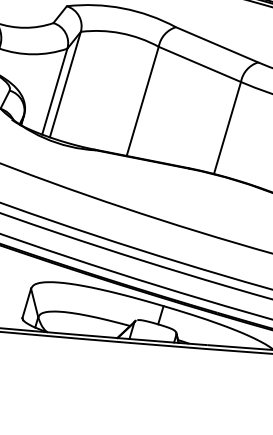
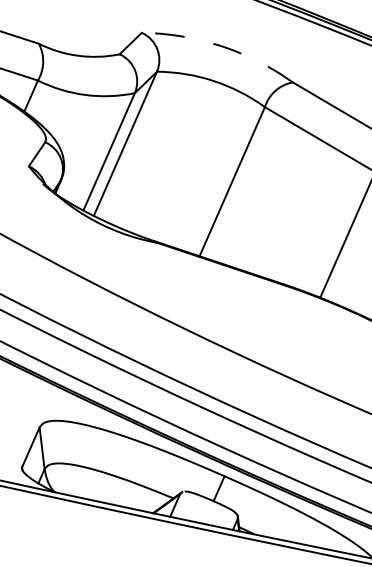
arc: (123, 8) -> (221, 46), solid -> dashed

